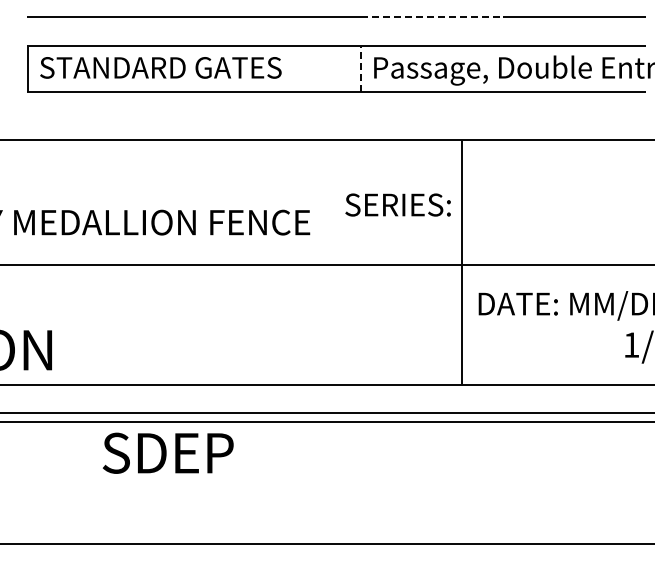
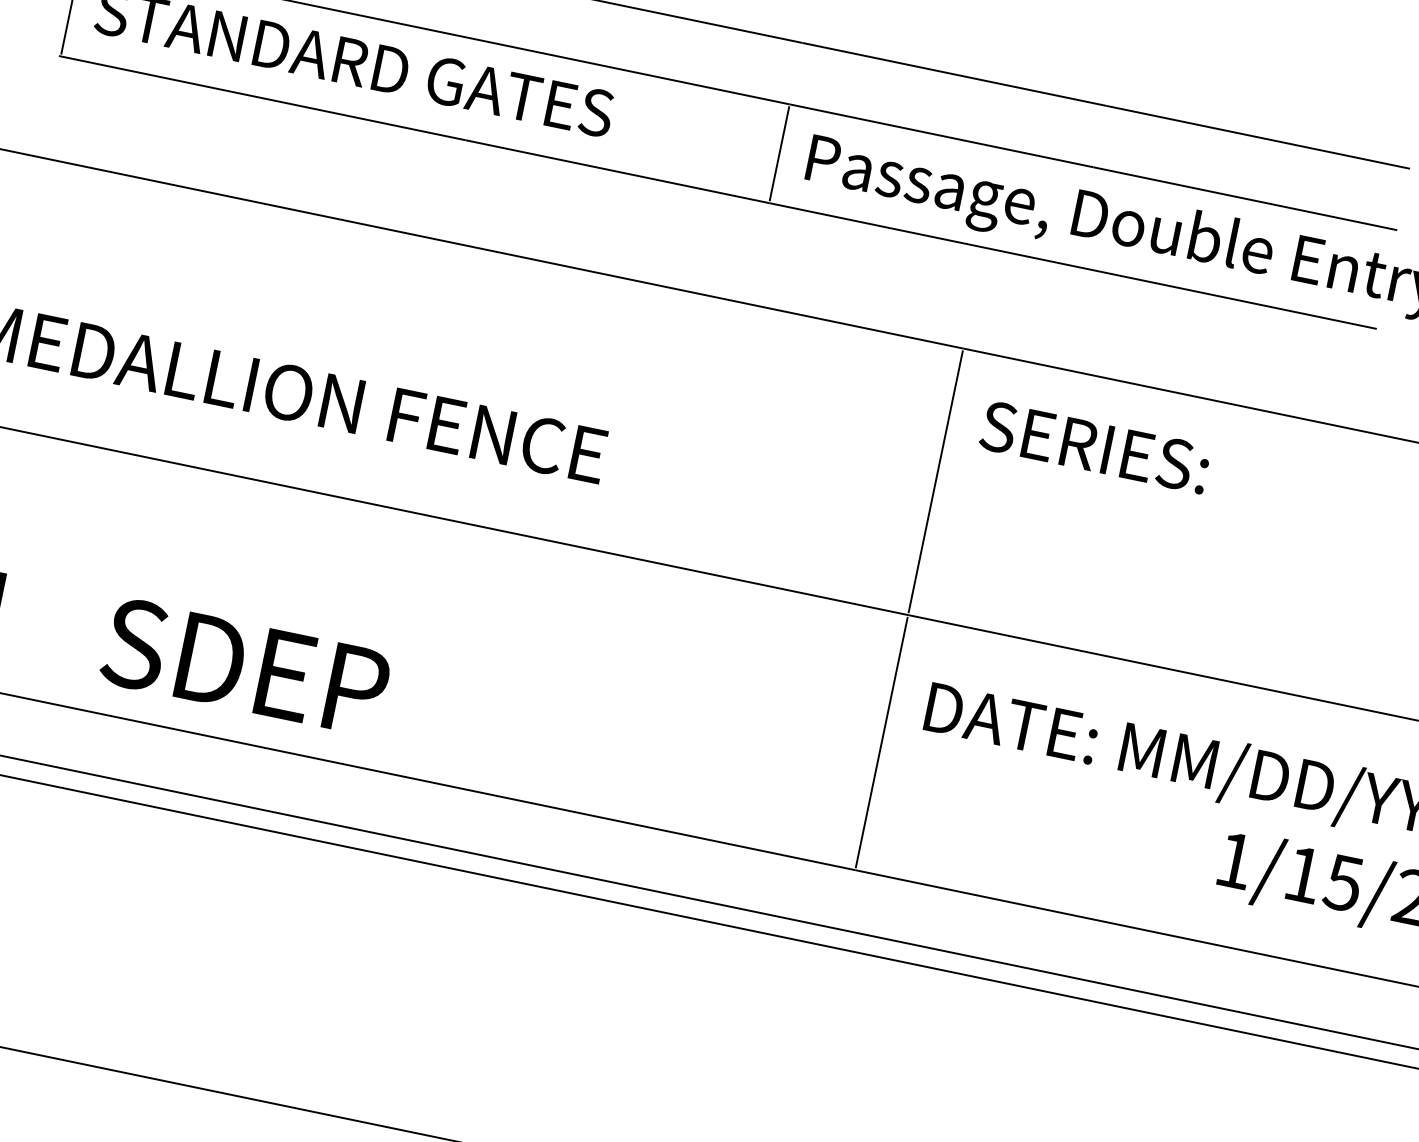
line: (432, 17) -> (955, 75), dashed -> solid
line: (360, 68) -> (779, 151), dashed -> solid
text: (397, 204) -> (1094, 445), moved
text: (167, 452) -> (244, 665), moved

